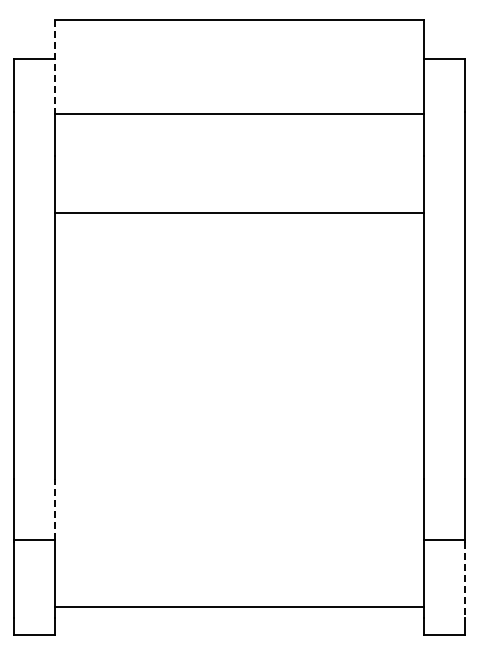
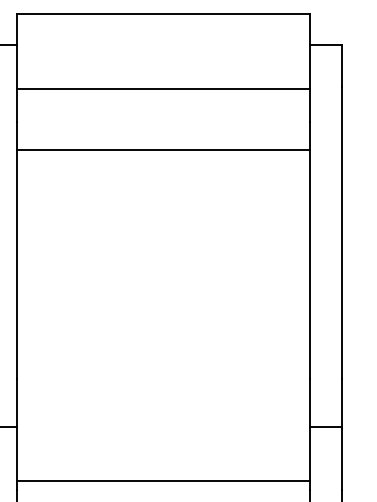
line: (55, 66) -> (16, 51), dashed -> solid
line: (239, 213) -> (163, 149), moved
line: (55, 508) -> (16, 402), dashed -> solid
line: (464, 580) -> (341, 459), dashed -> solid

